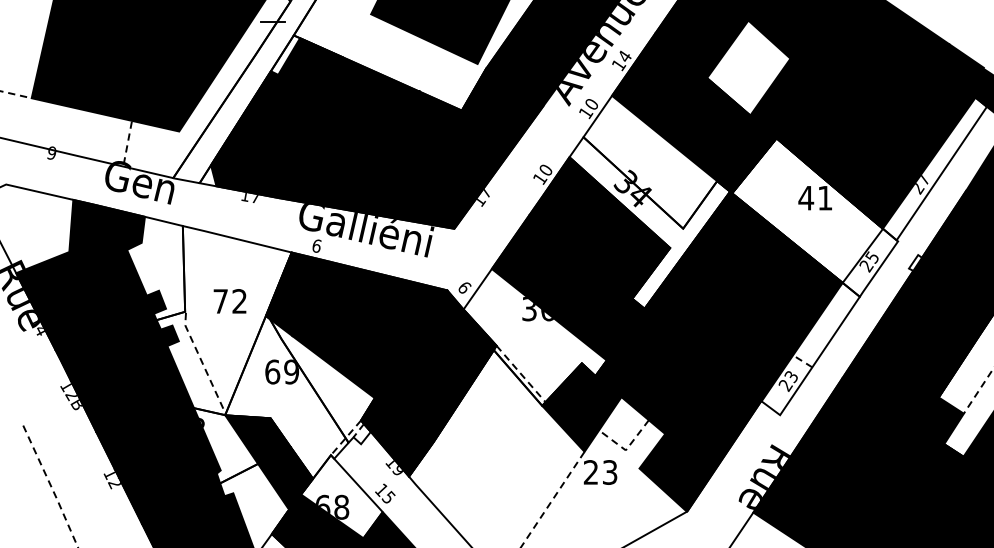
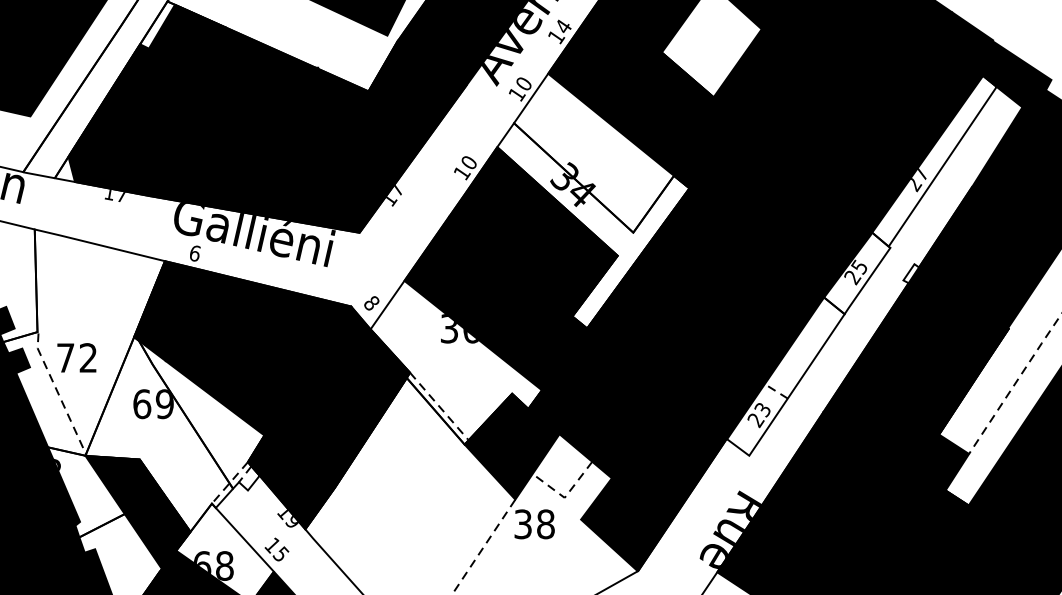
fill: (807, 210) -> (782, 210), added
text: (464, 287) -> (371, 303), 6 -> 8
text: (229, 301) -> (76, 358), moved
text: (600, 472) -> (534, 524), 23 -> 38

